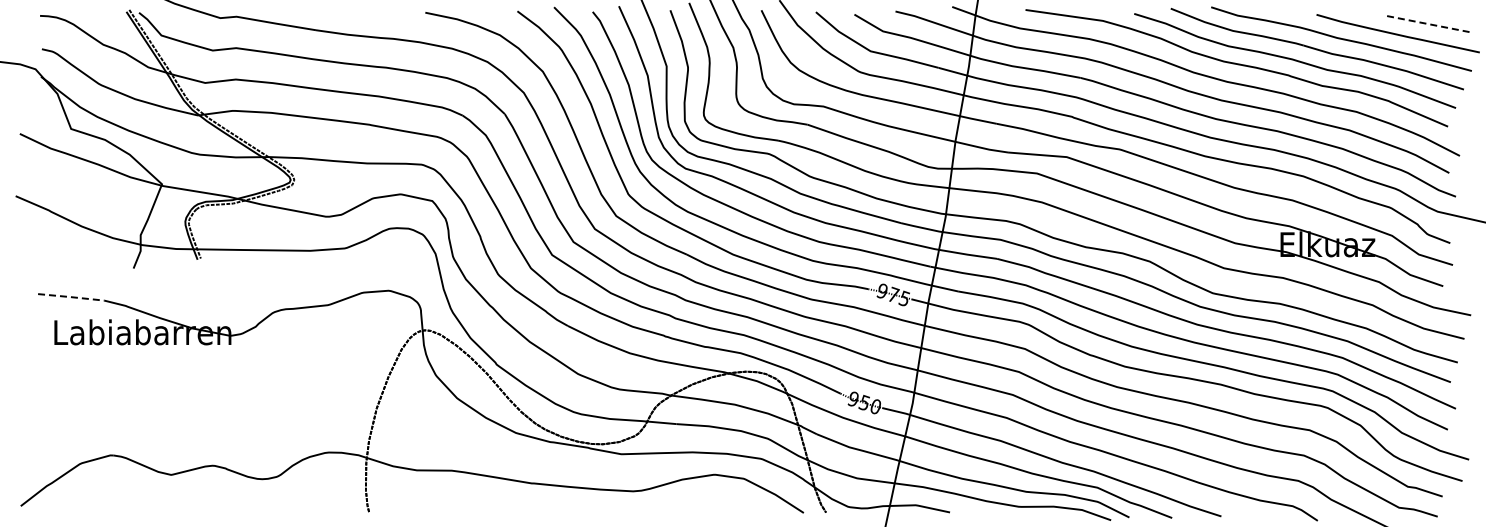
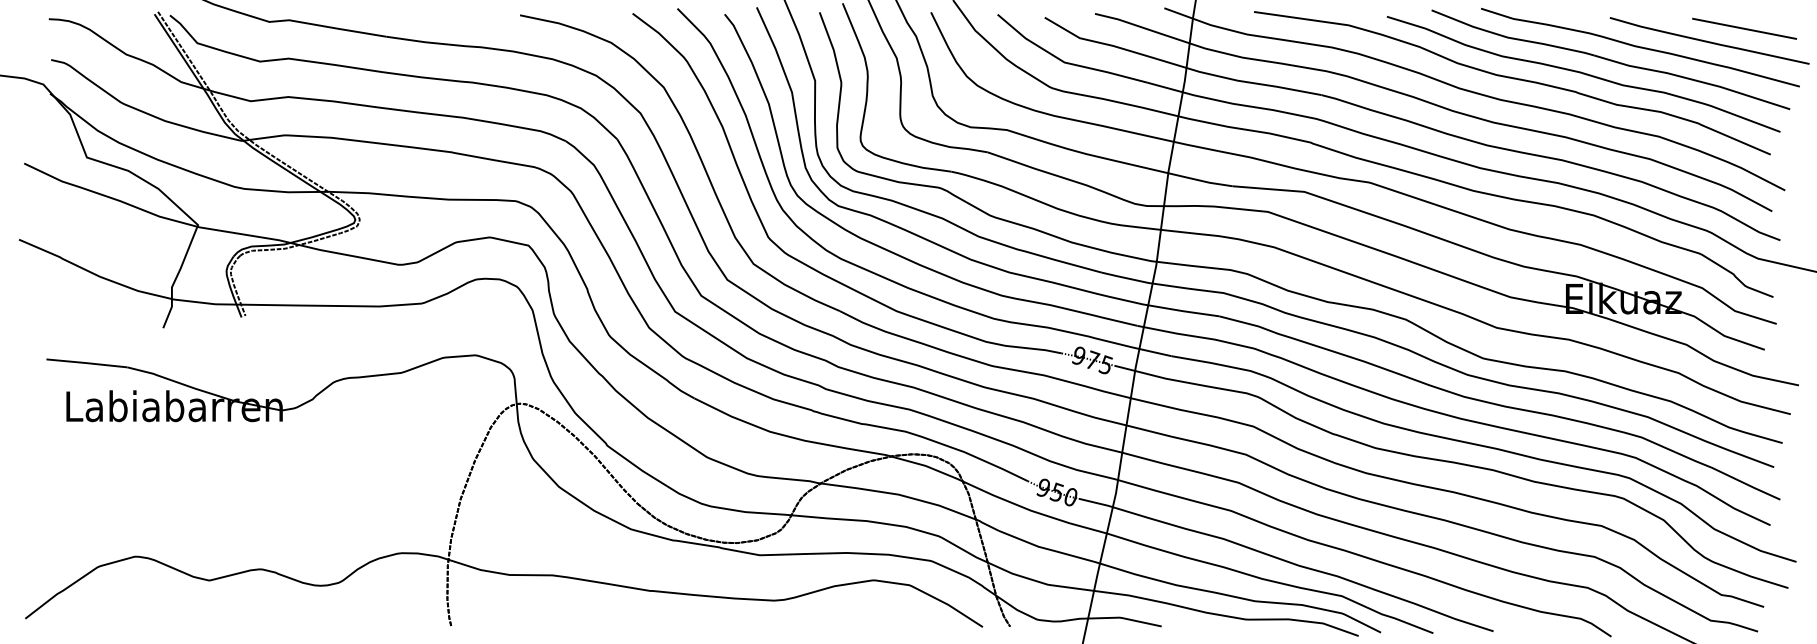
line: (1426, 23) -> (1744, 28), dashed -> solid
line: (70, 297) -> (86, 363), dashed -> solid

